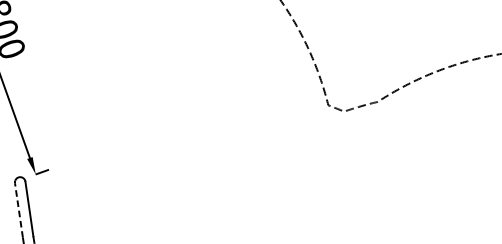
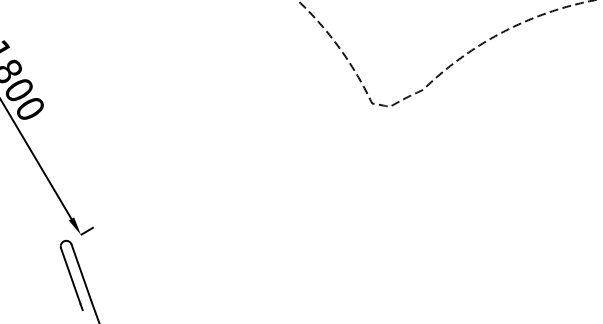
line: (18, 210) -> (70, 275), dashed -> solid

